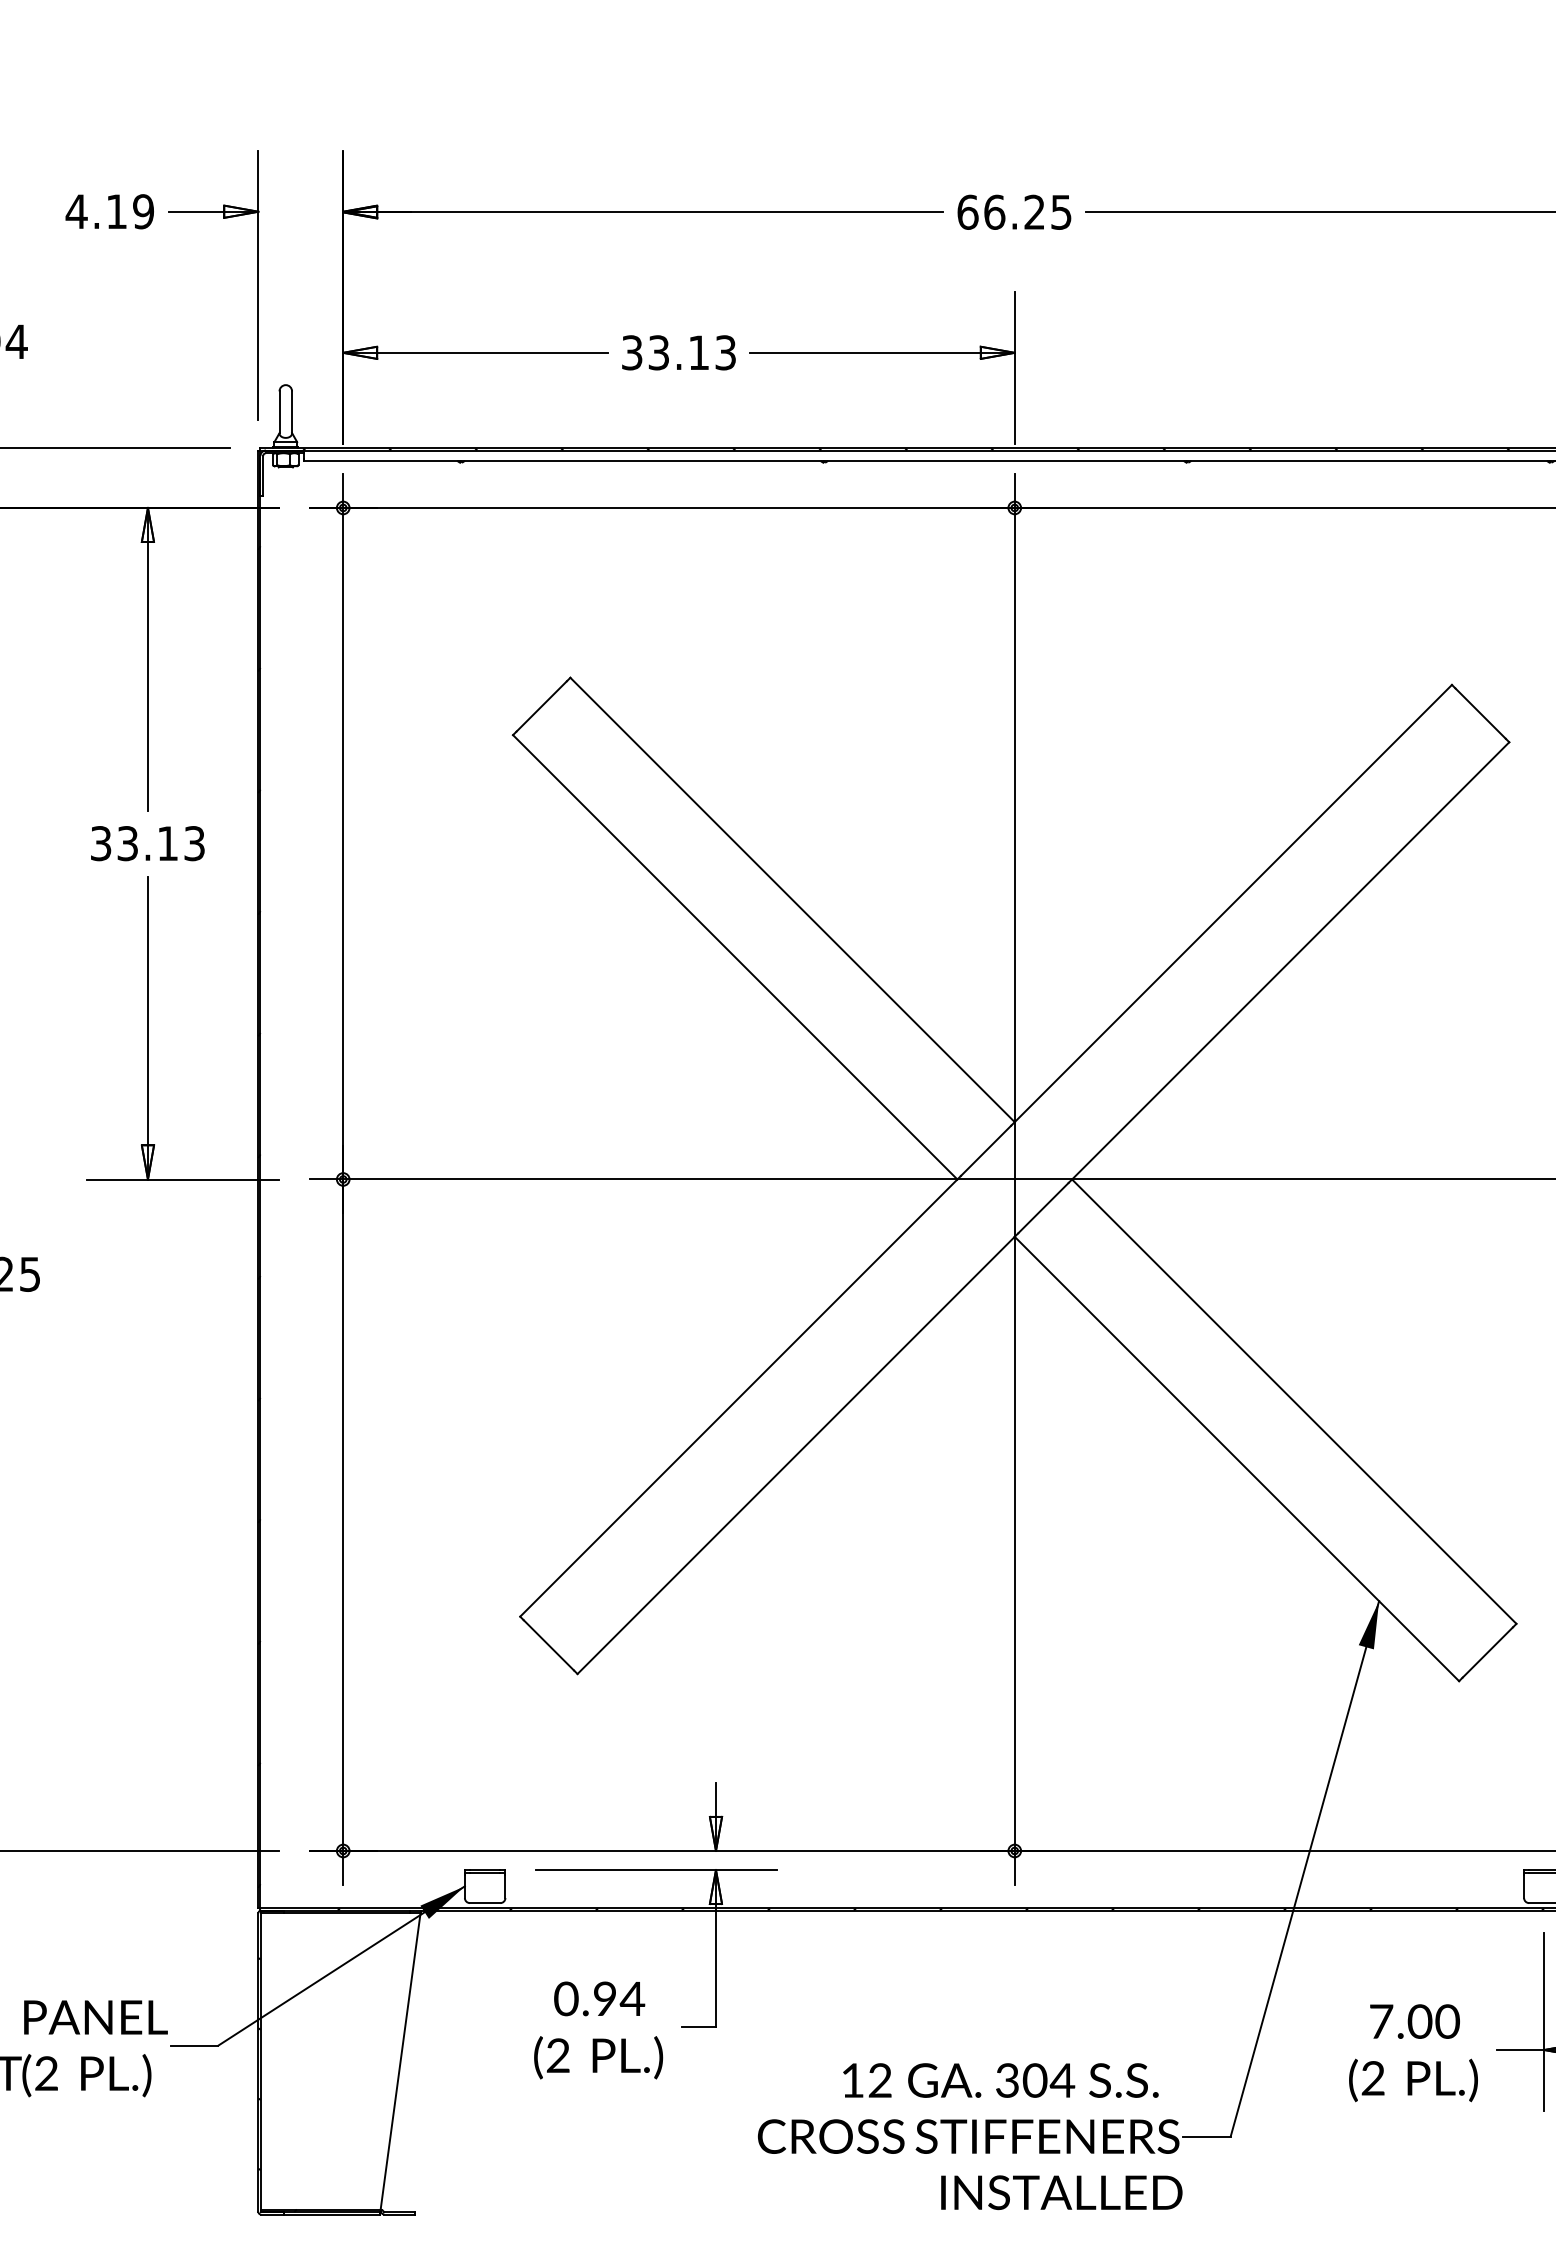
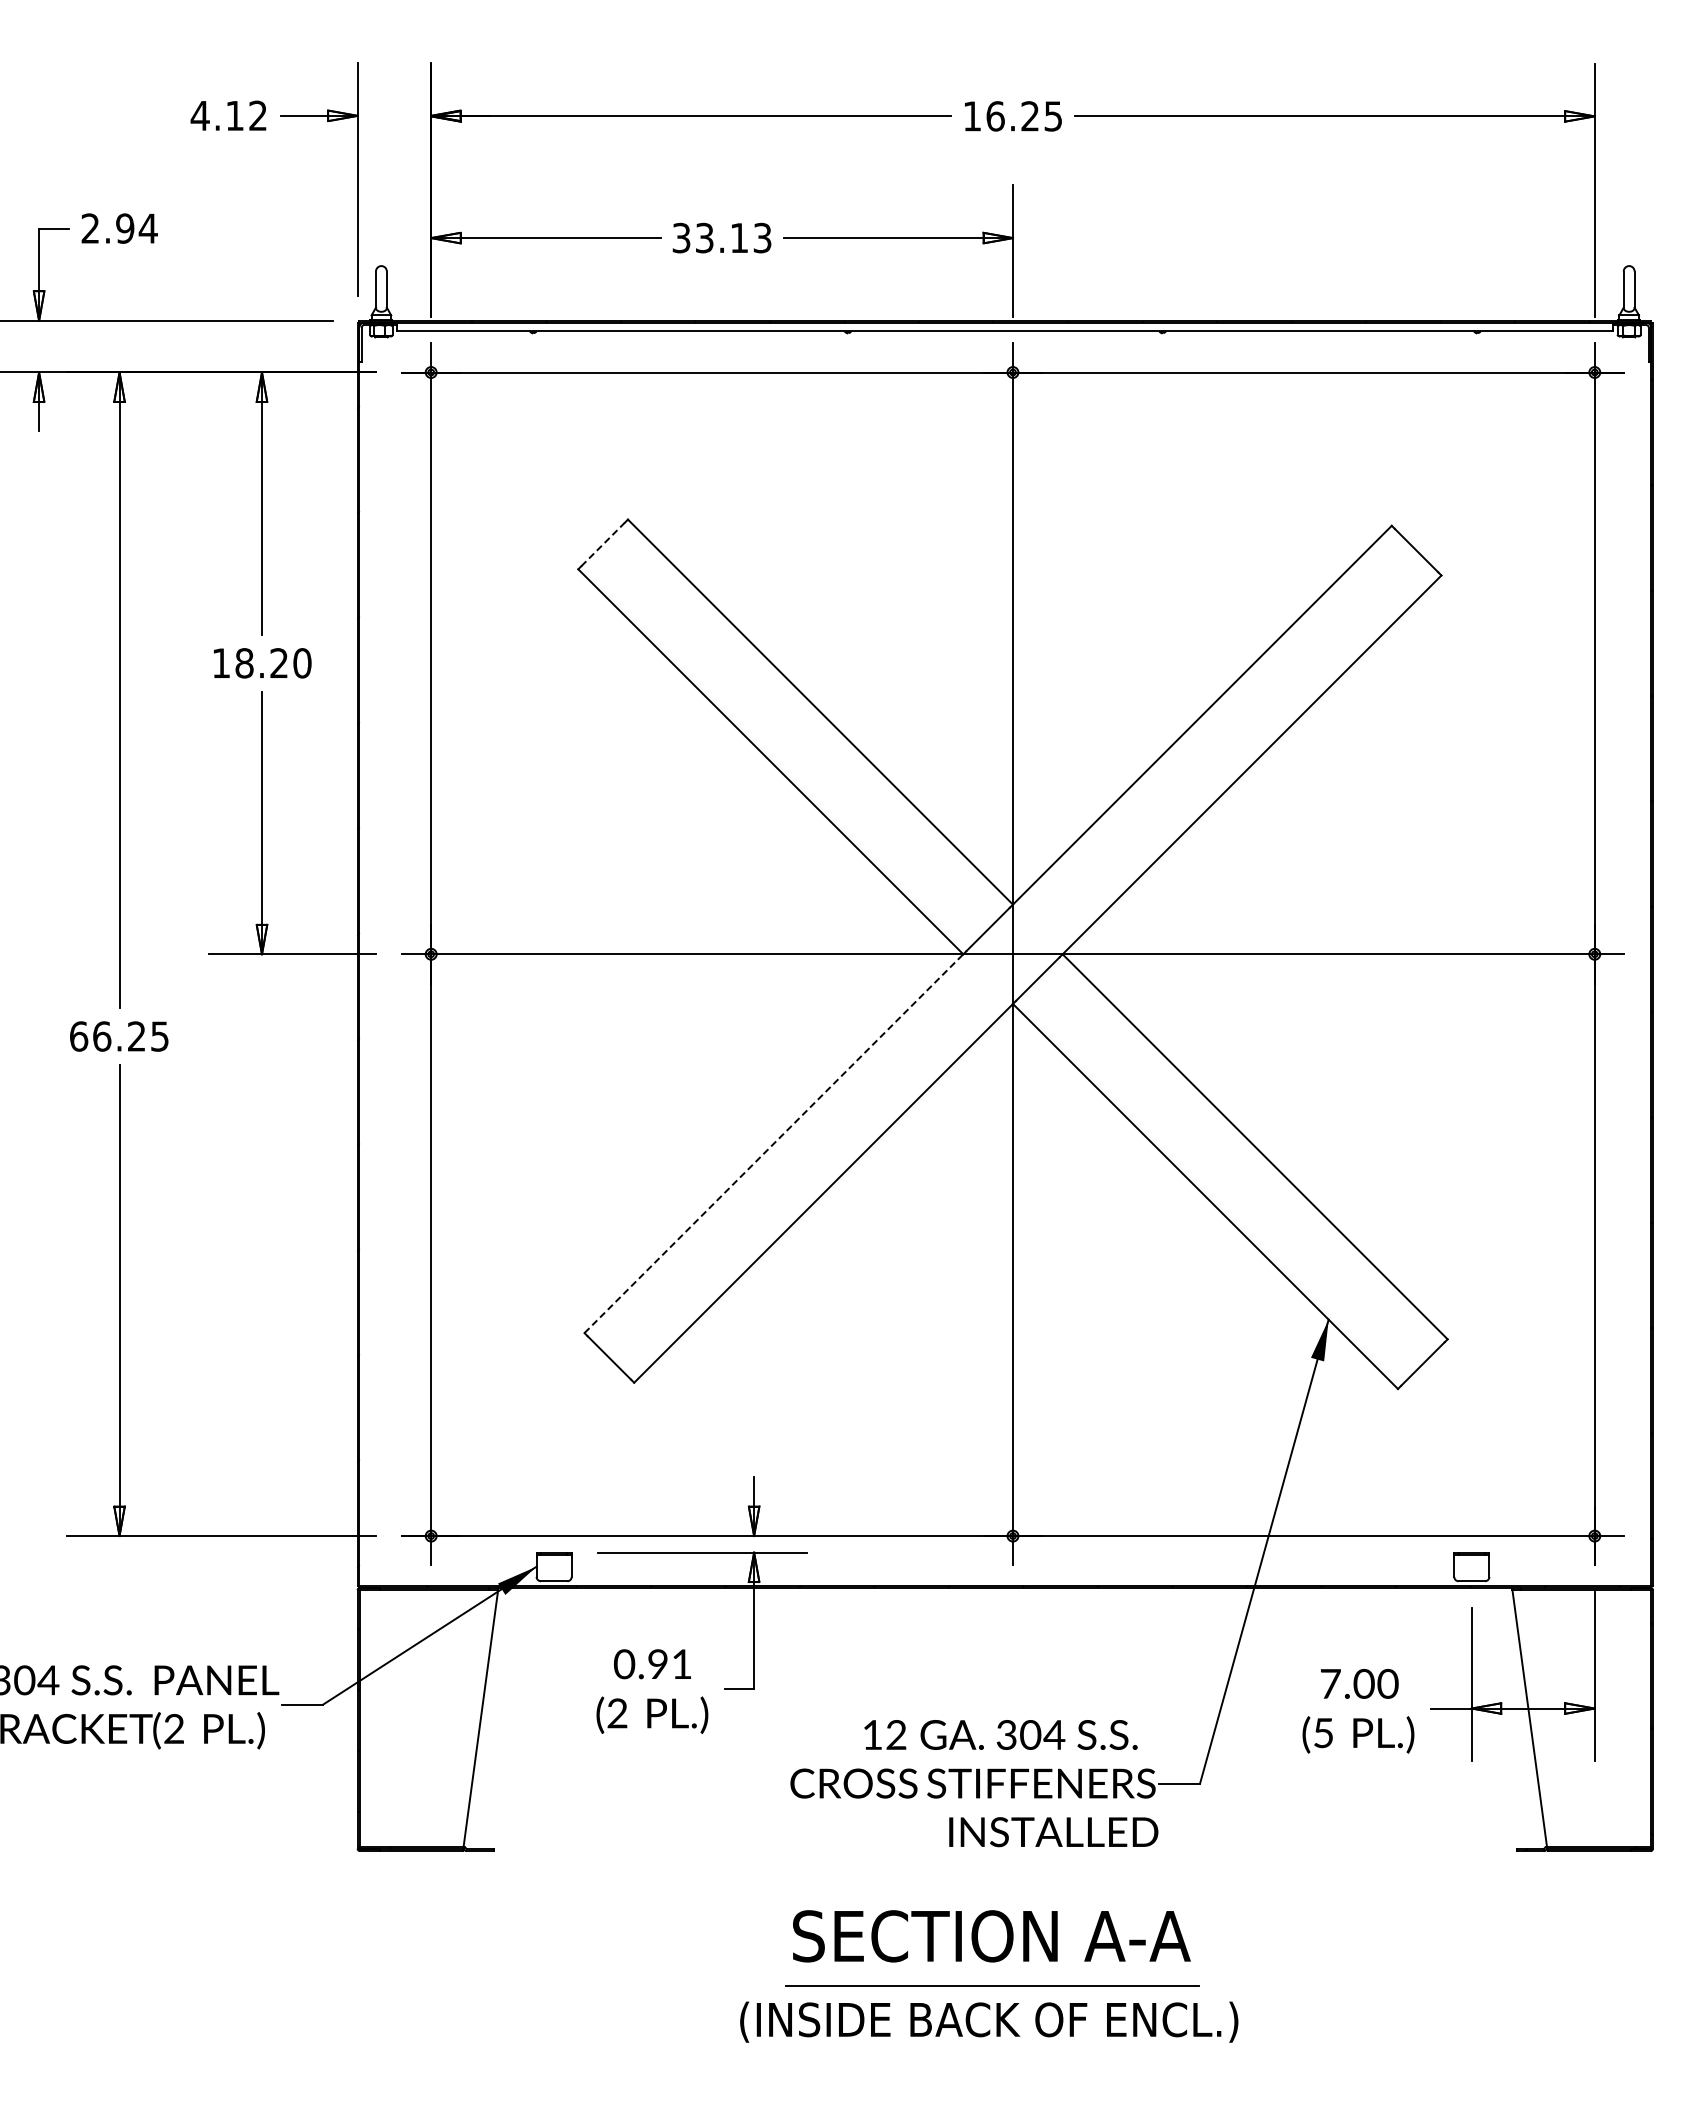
text: (143, 211) -> (258, 115), 4.19 -> 4.12
text: (968, 212) -> (972, 116), 66.25 -> 16.25
line: (542, 706) -> (603, 544), solid -> dashed
text: (147, 843) -> (261, 663), 33.13 -> 18.20
line: (738, 1397) -> (773, 1143), solid -> dashed
text: (632, 1998) -> (681, 1663), 0.94 -> 0.91
text: (1373, 2078) -> (1323, 1733), (2 -> (5

